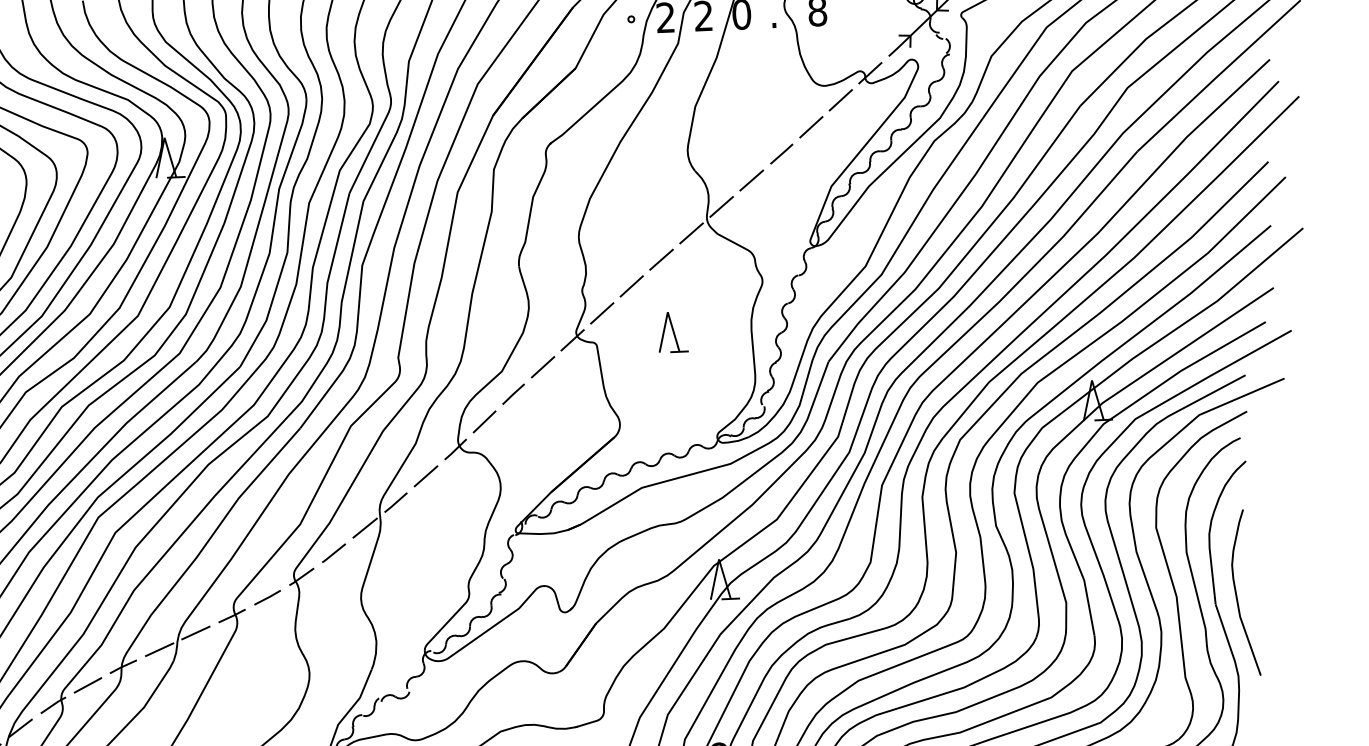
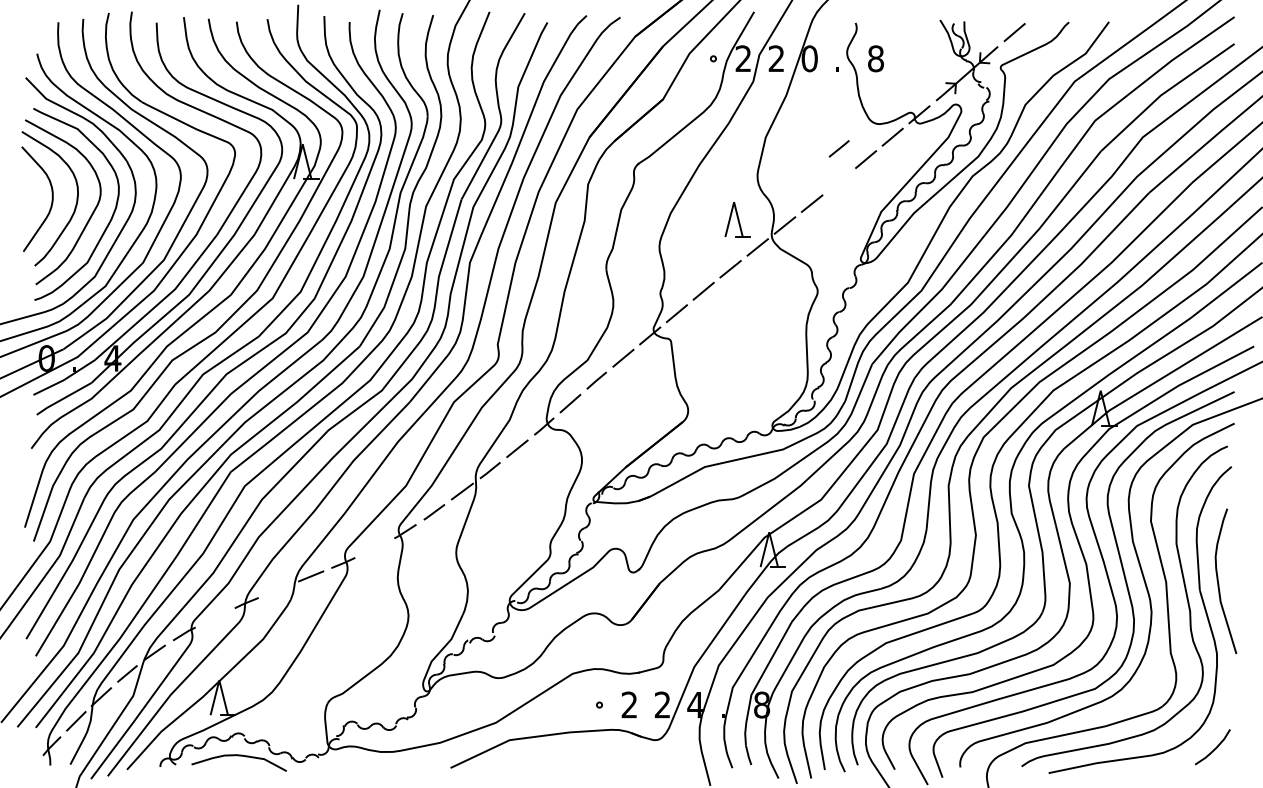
line: (780, 153) -> (838, 148), moved
part: (672, 331) -> (737, 219), moved
line: (267, 597) -> (374, 548), removed
line: (159, 649) -> (278, 589), removed
line: (87, 684) -> (214, 617), removed

